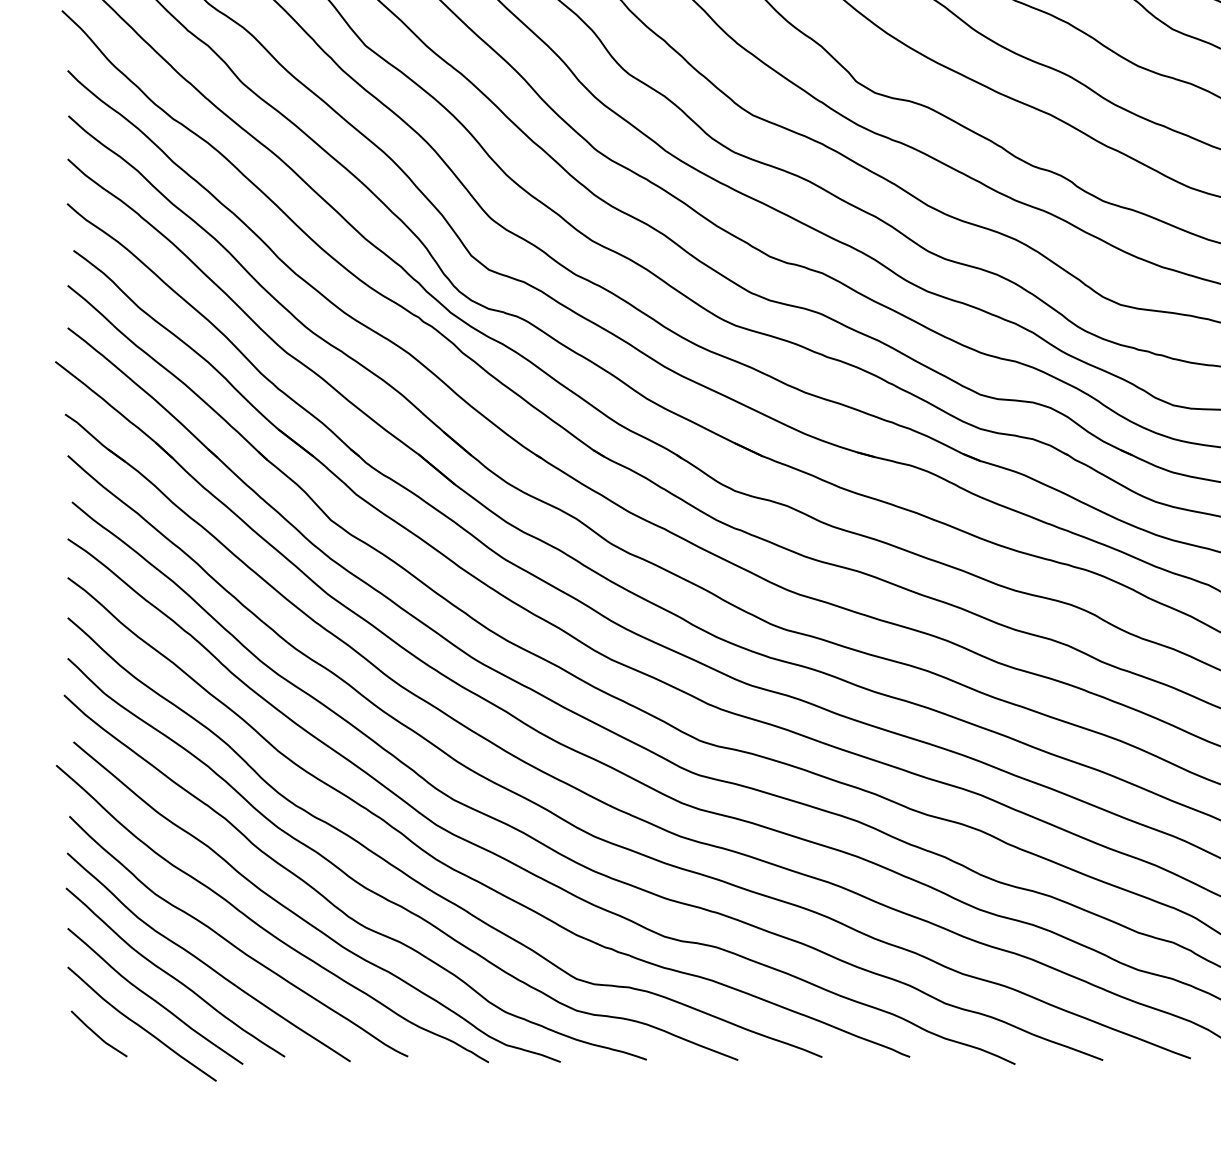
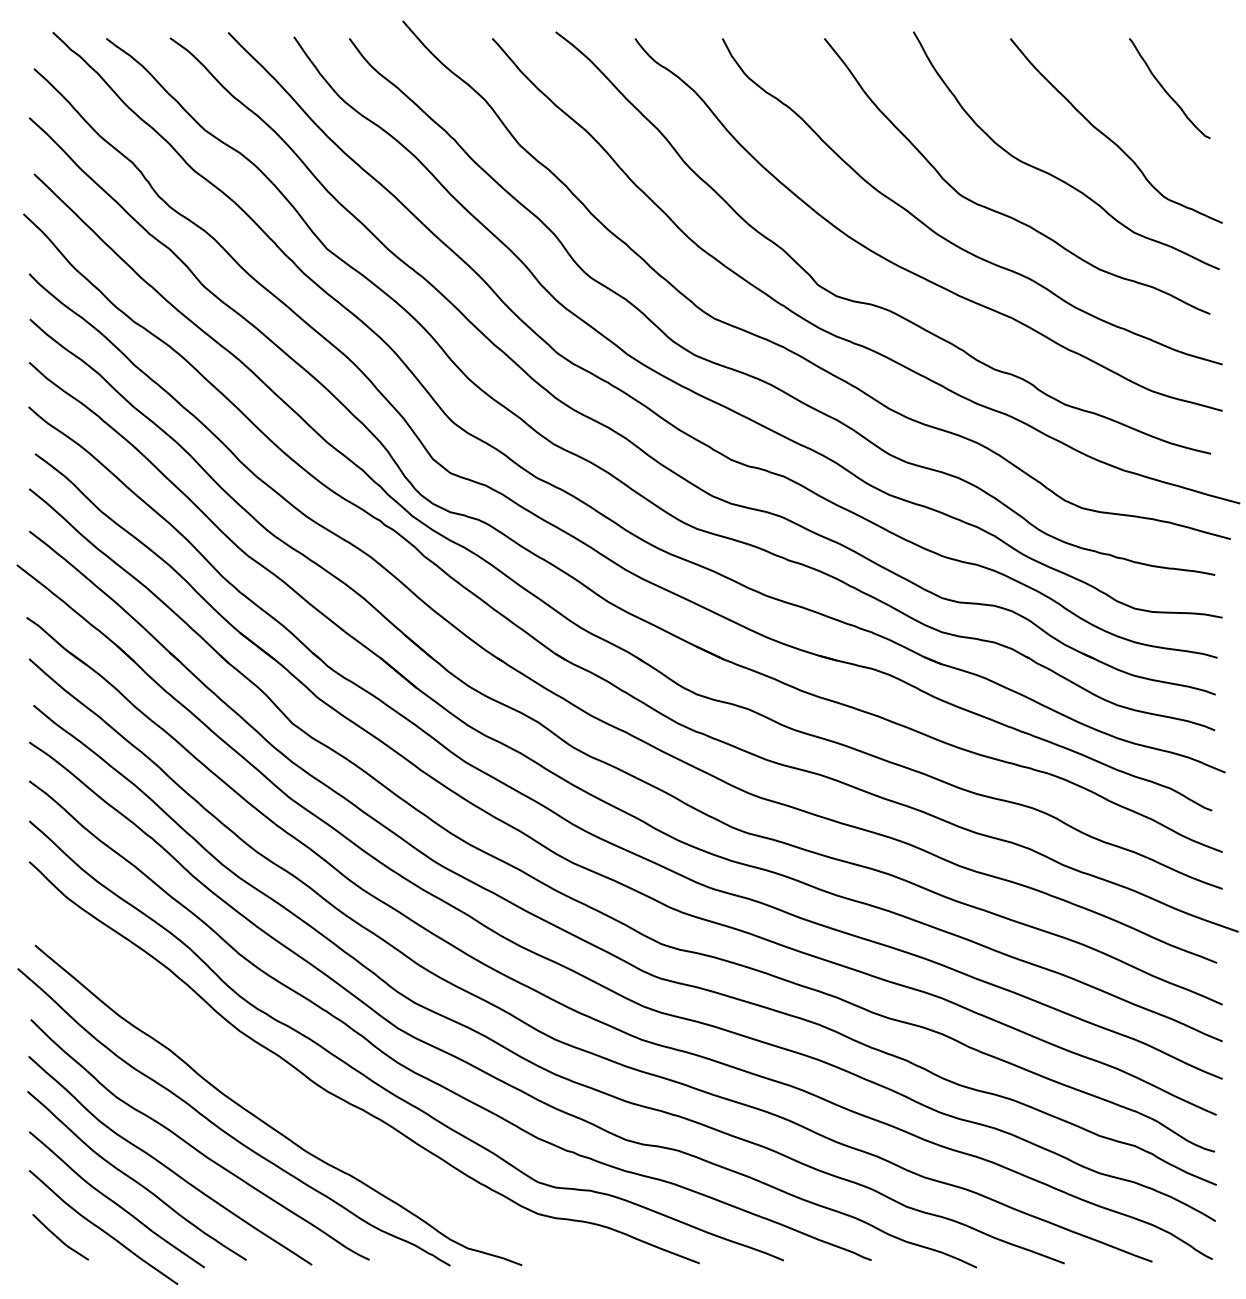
curve: (331, 902) -> (293, 1105), removed

